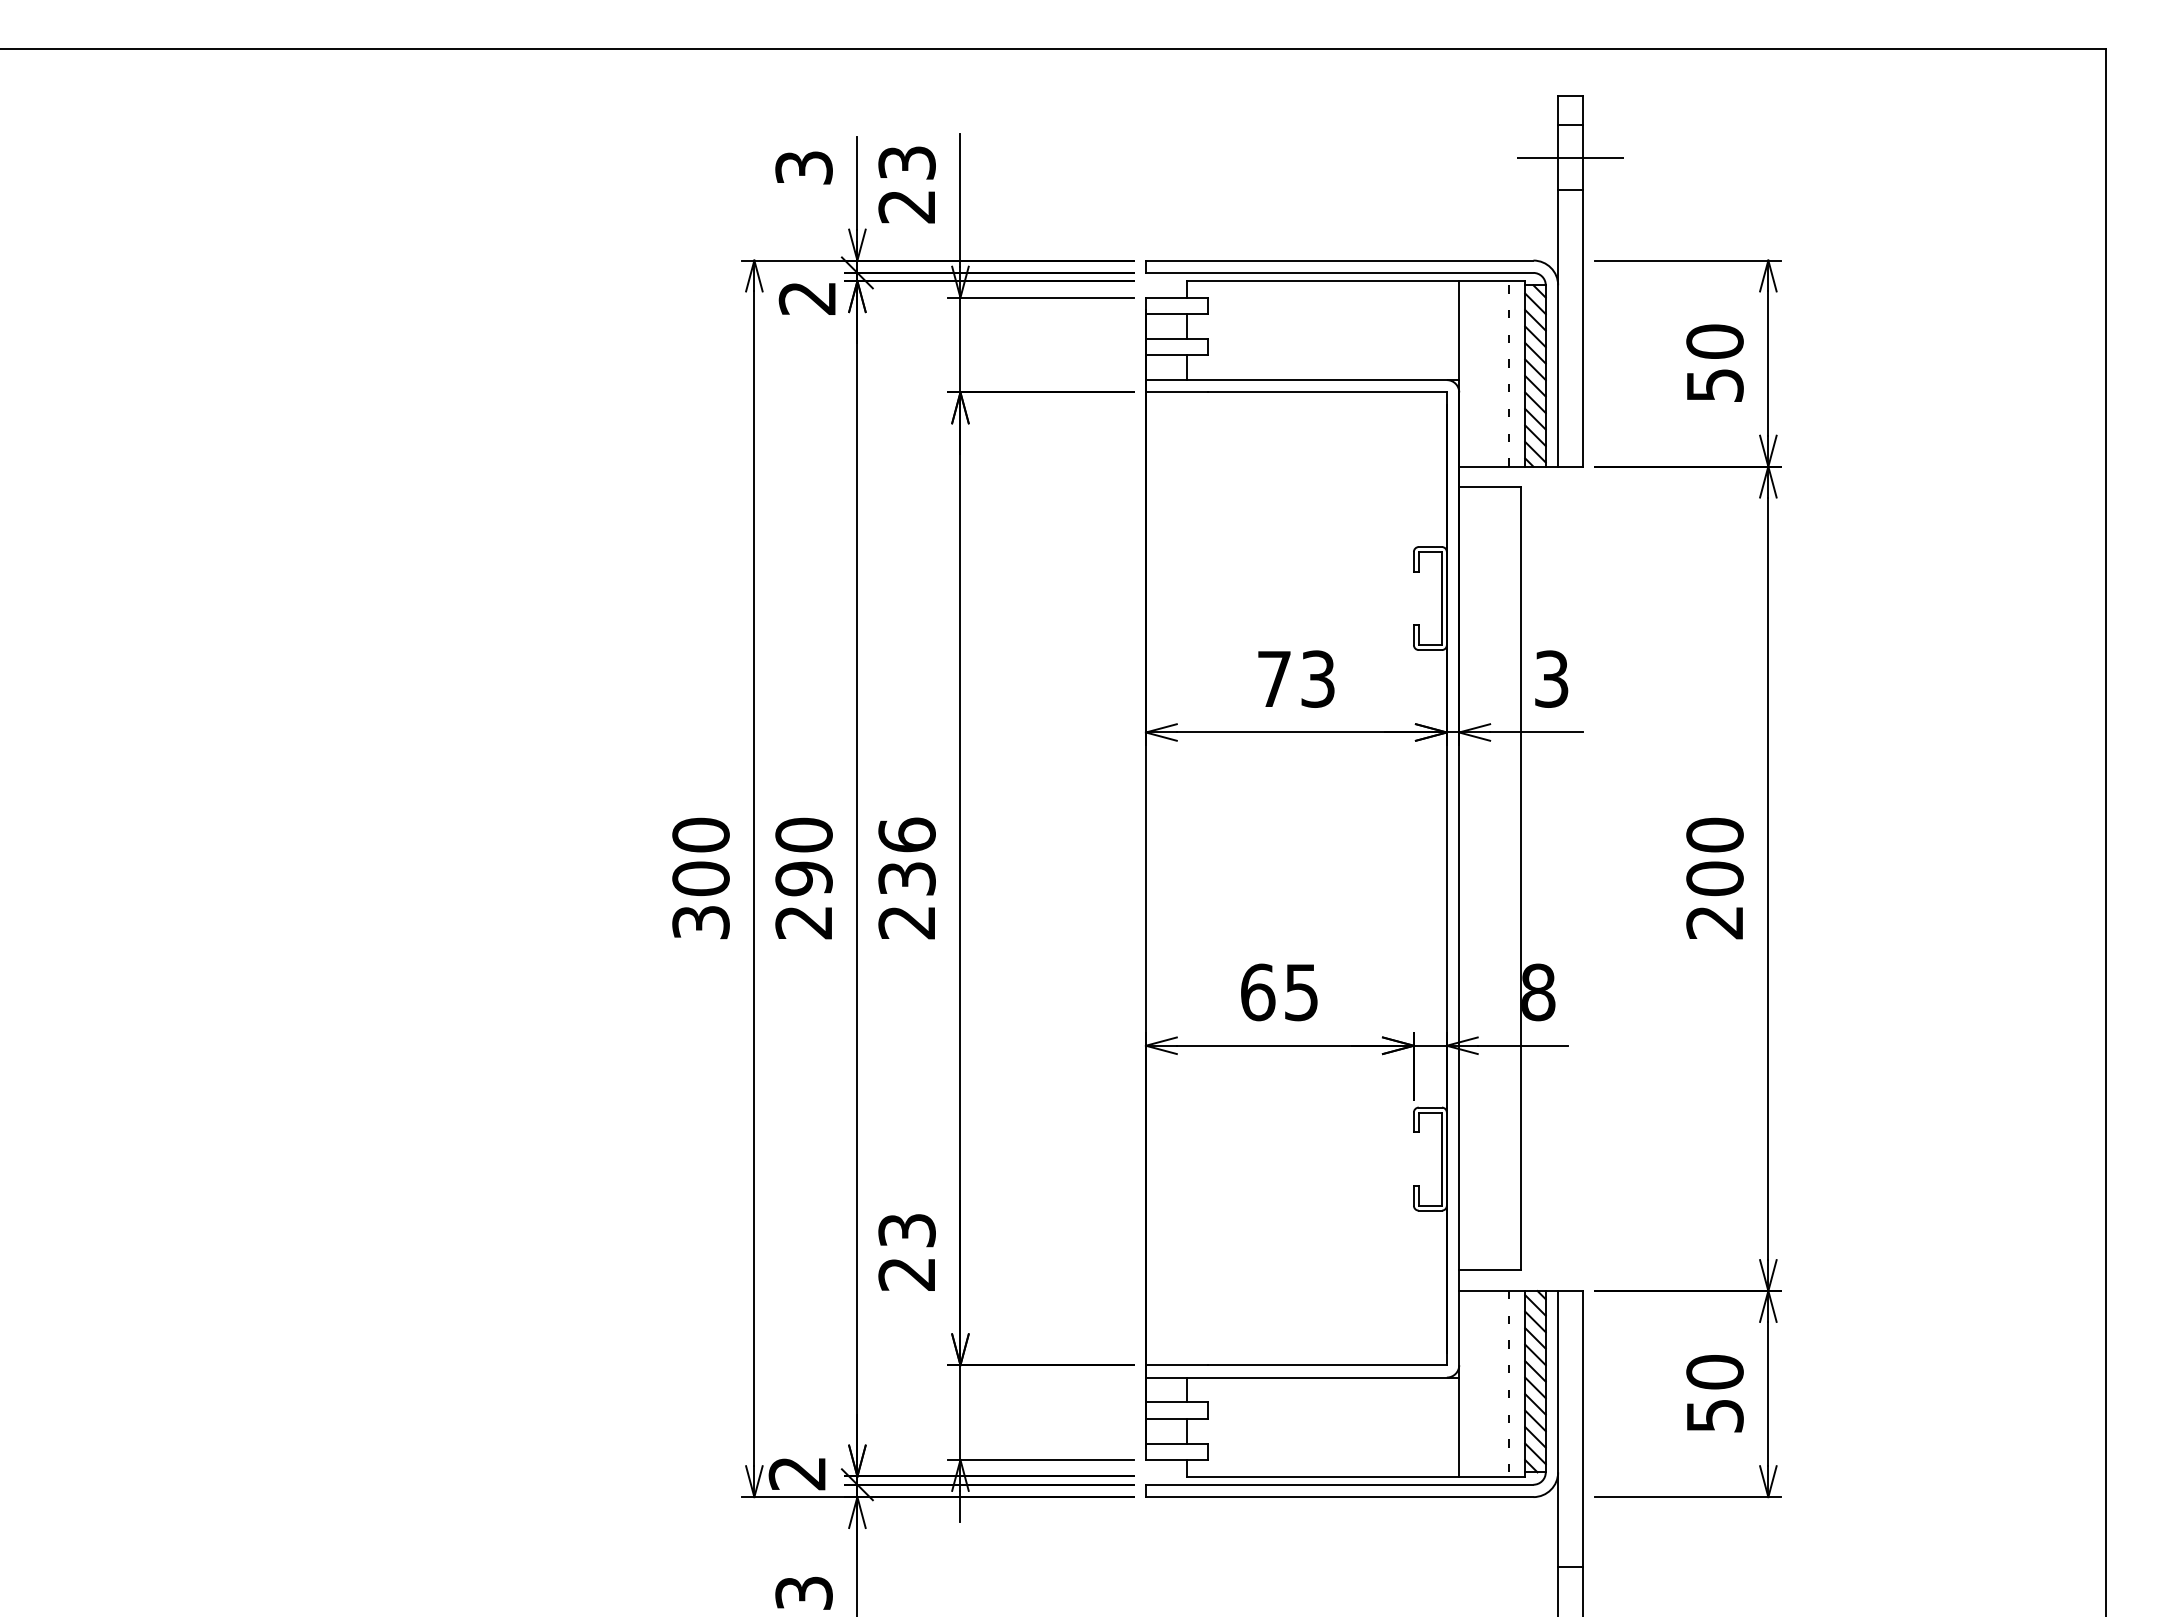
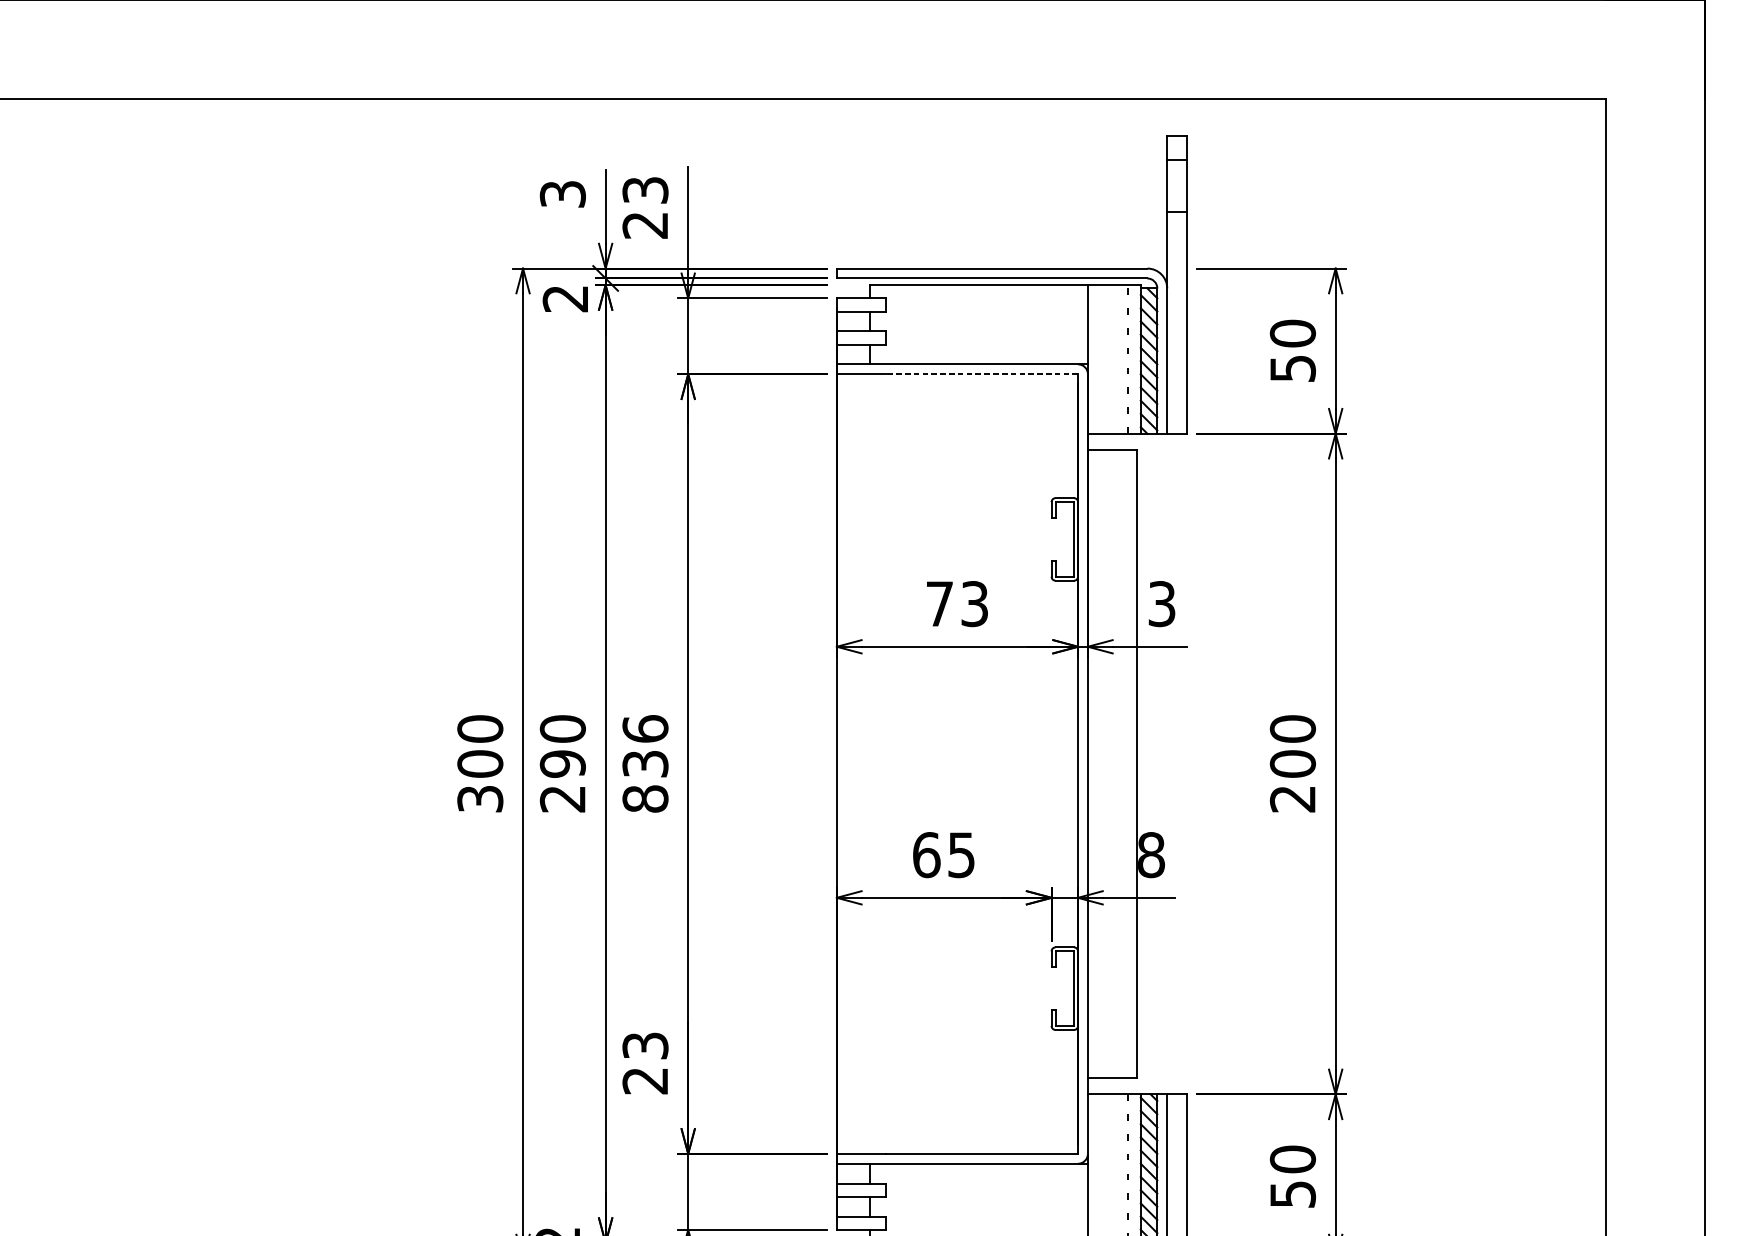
line: (1570, 157) -> (1177, 185), removed
line: (1327, 392) -> (982, 374), solid -> dashed
text: (906, 922) -> (644, 799), 236 -> 836

